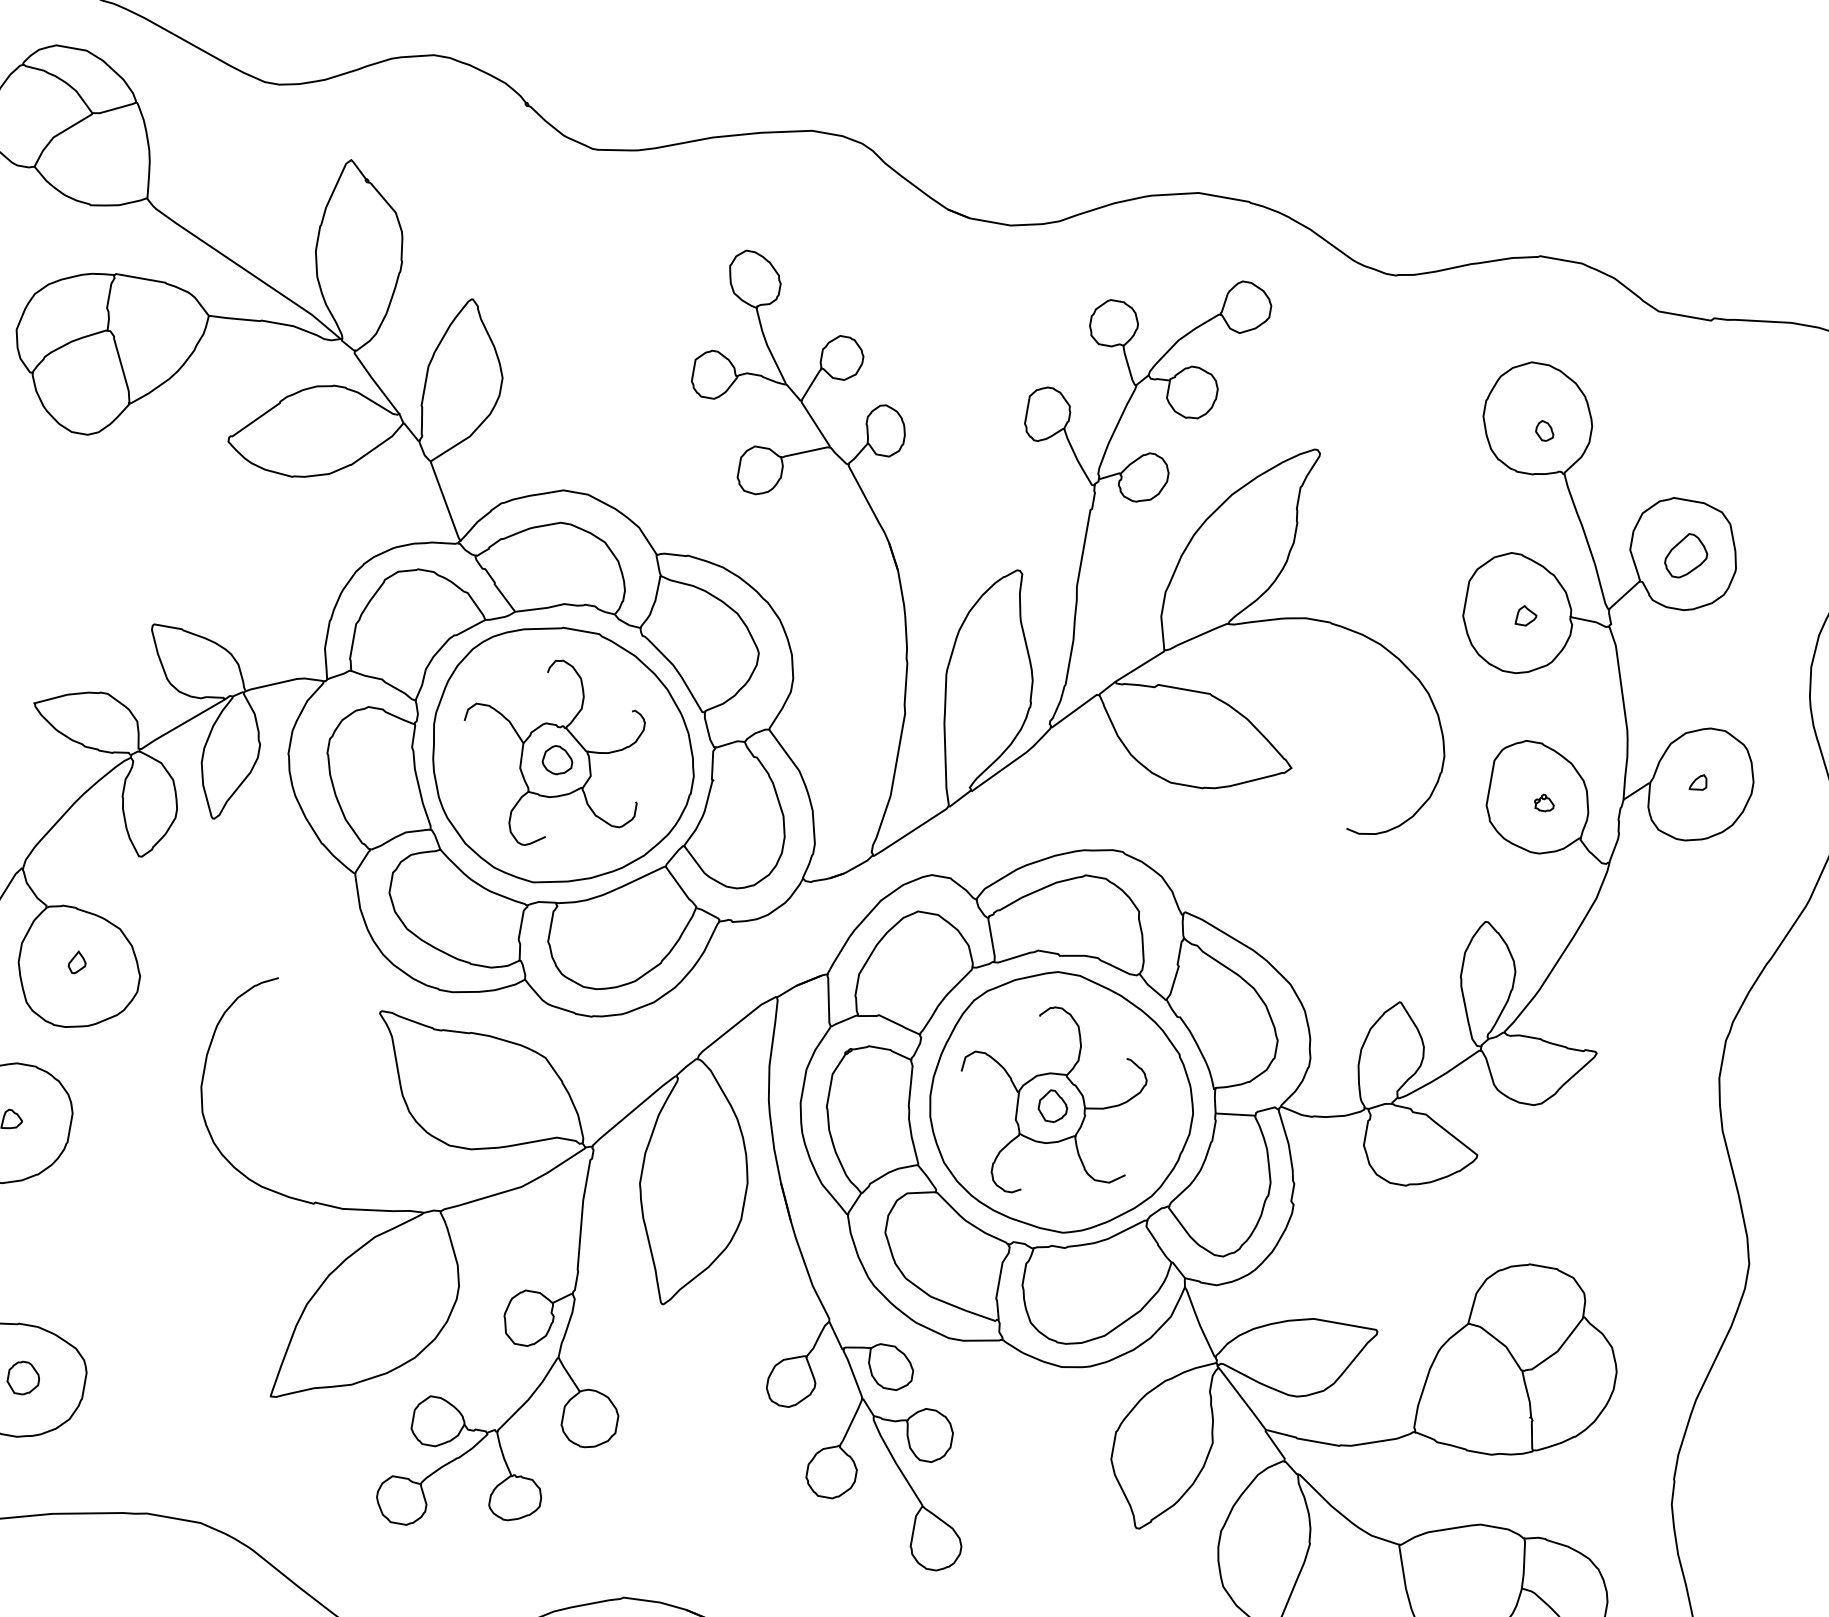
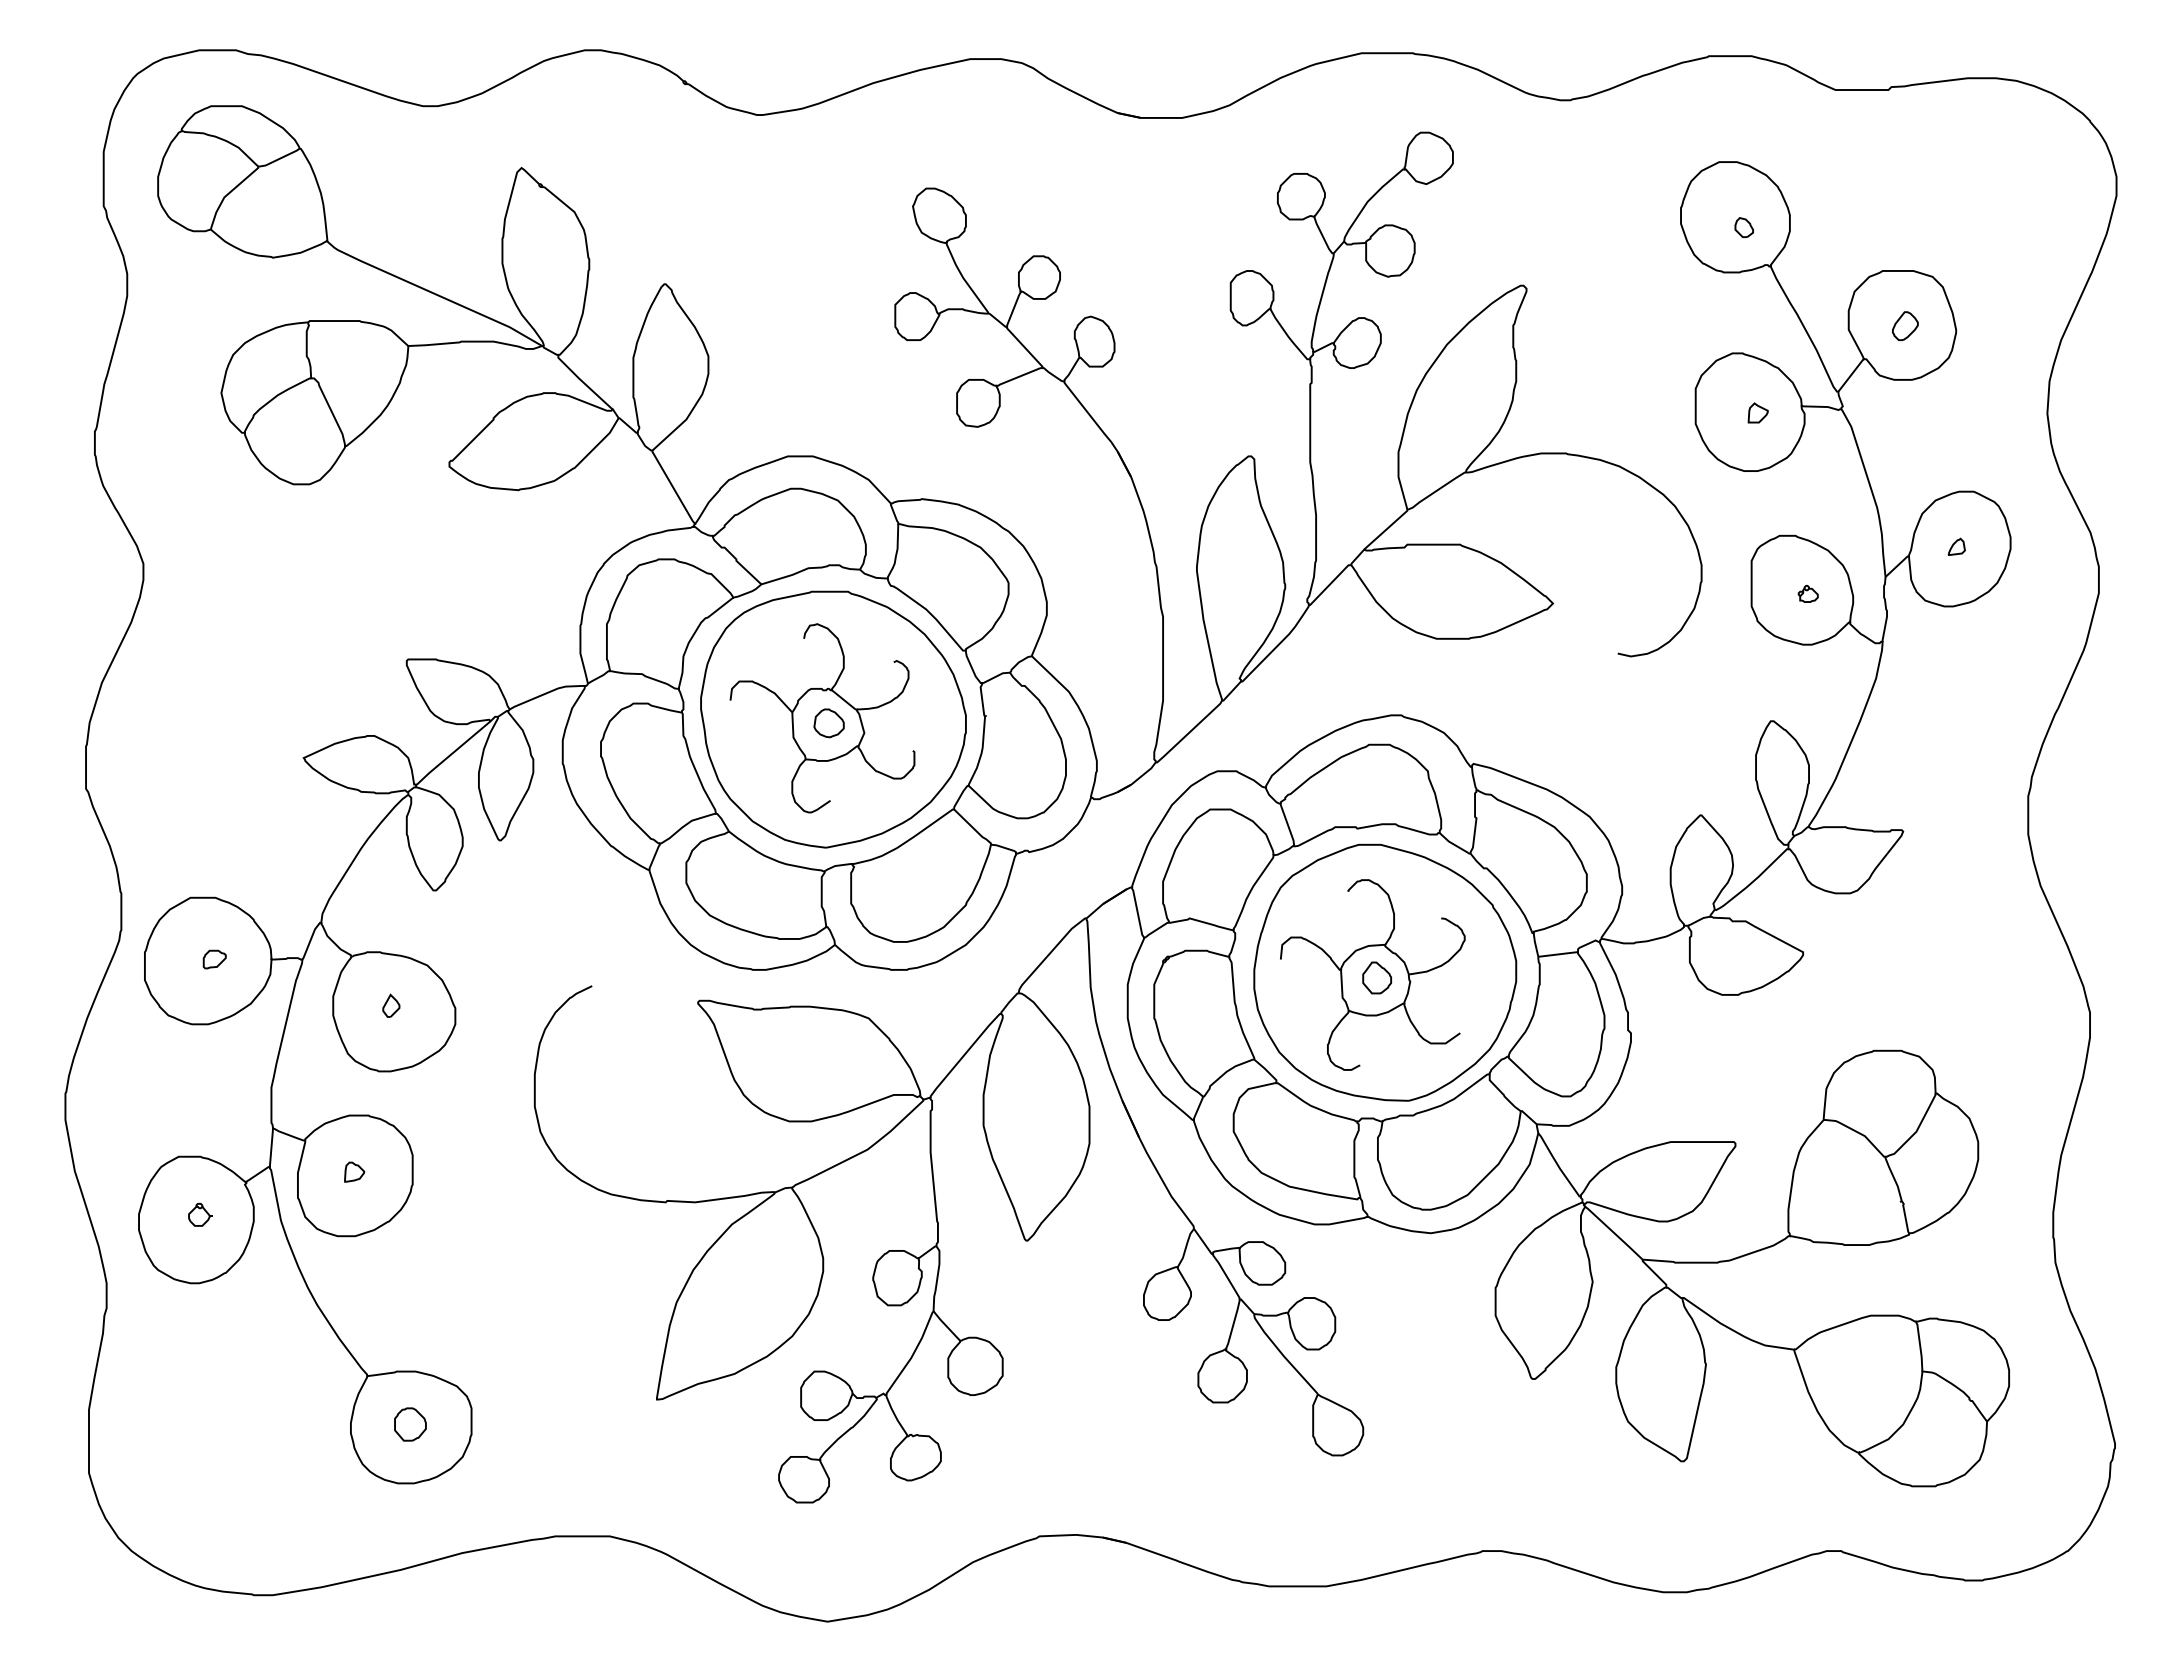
part: (1686, 555) -> (1905, 325), size x0.62

